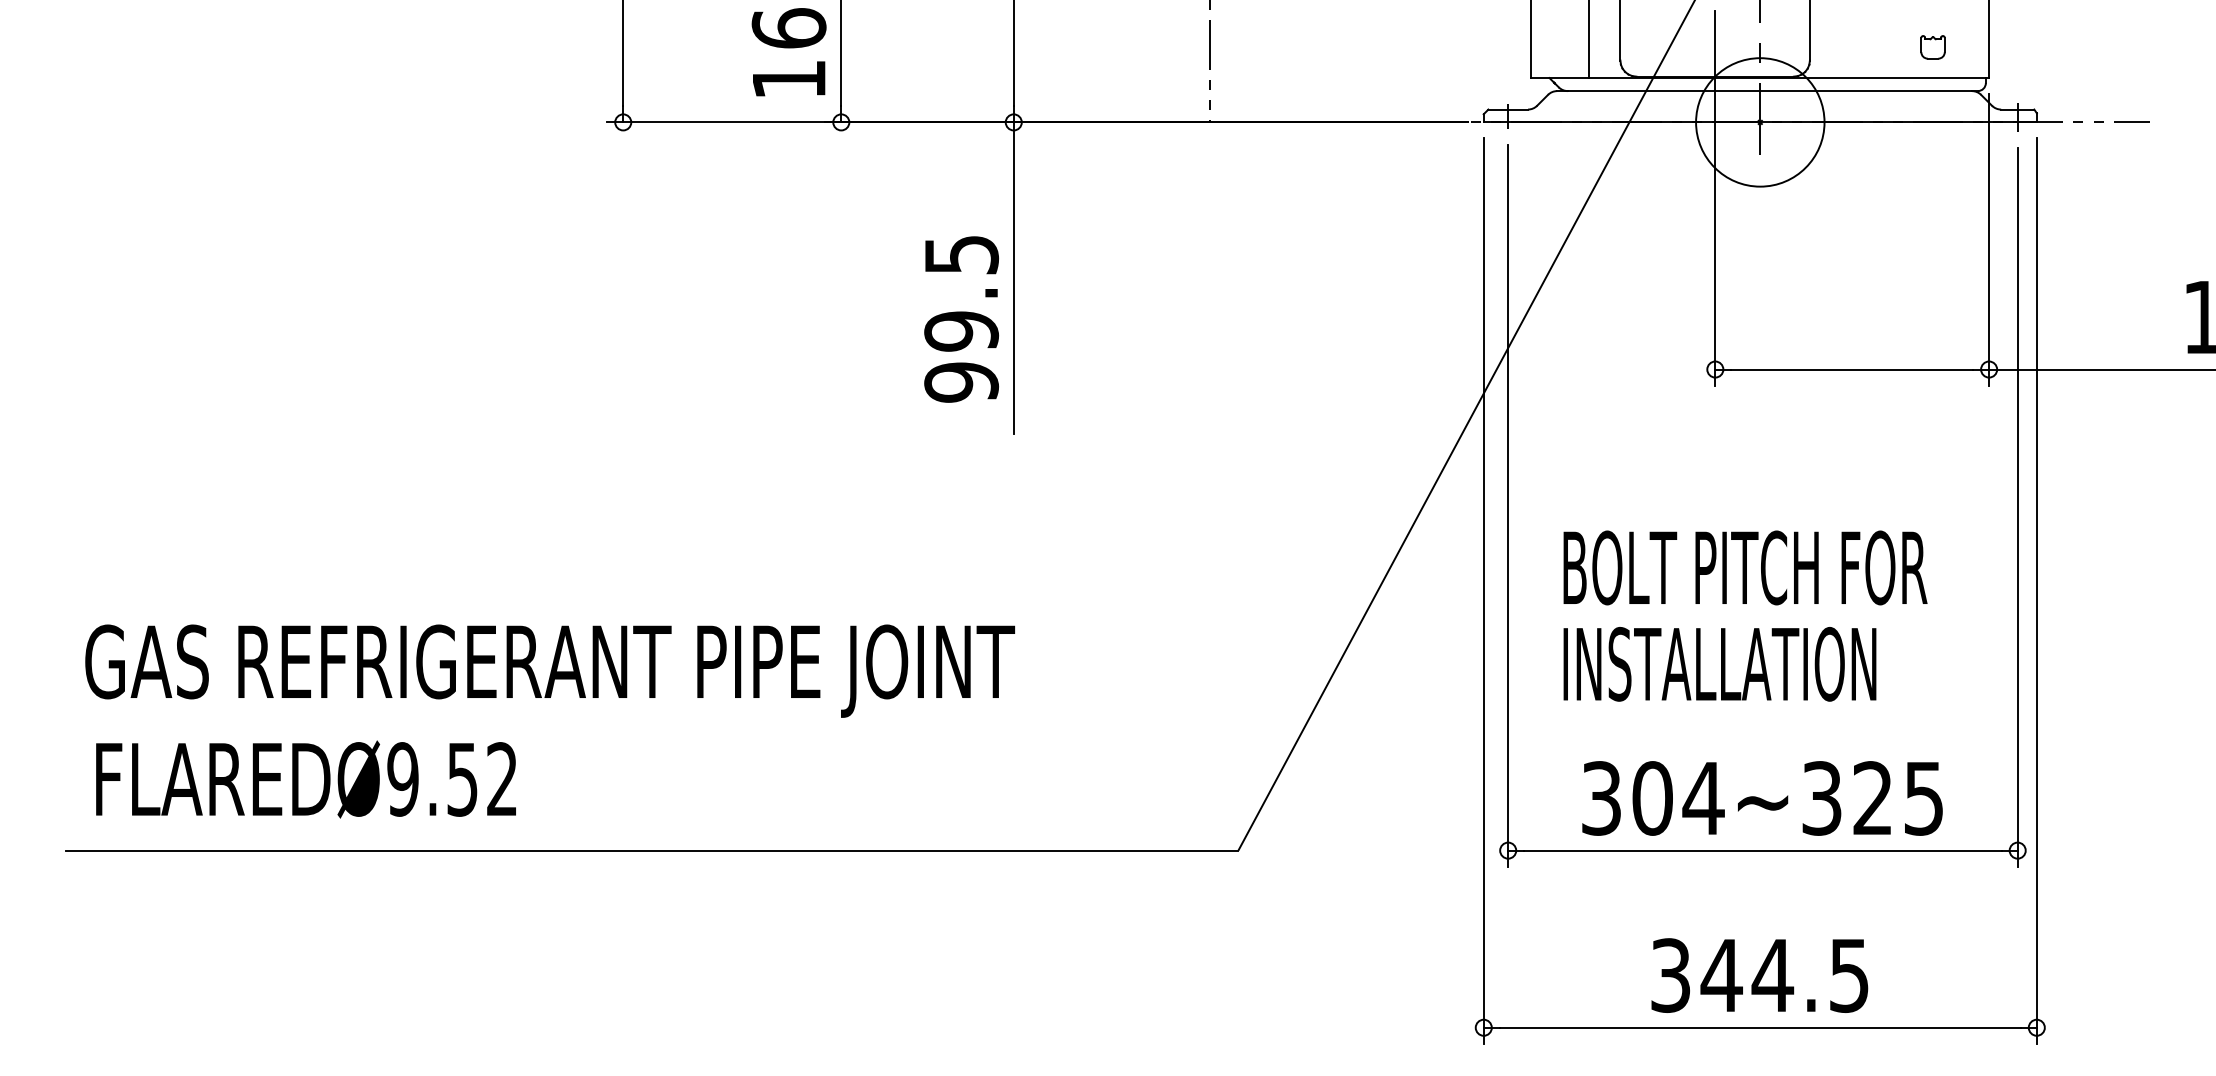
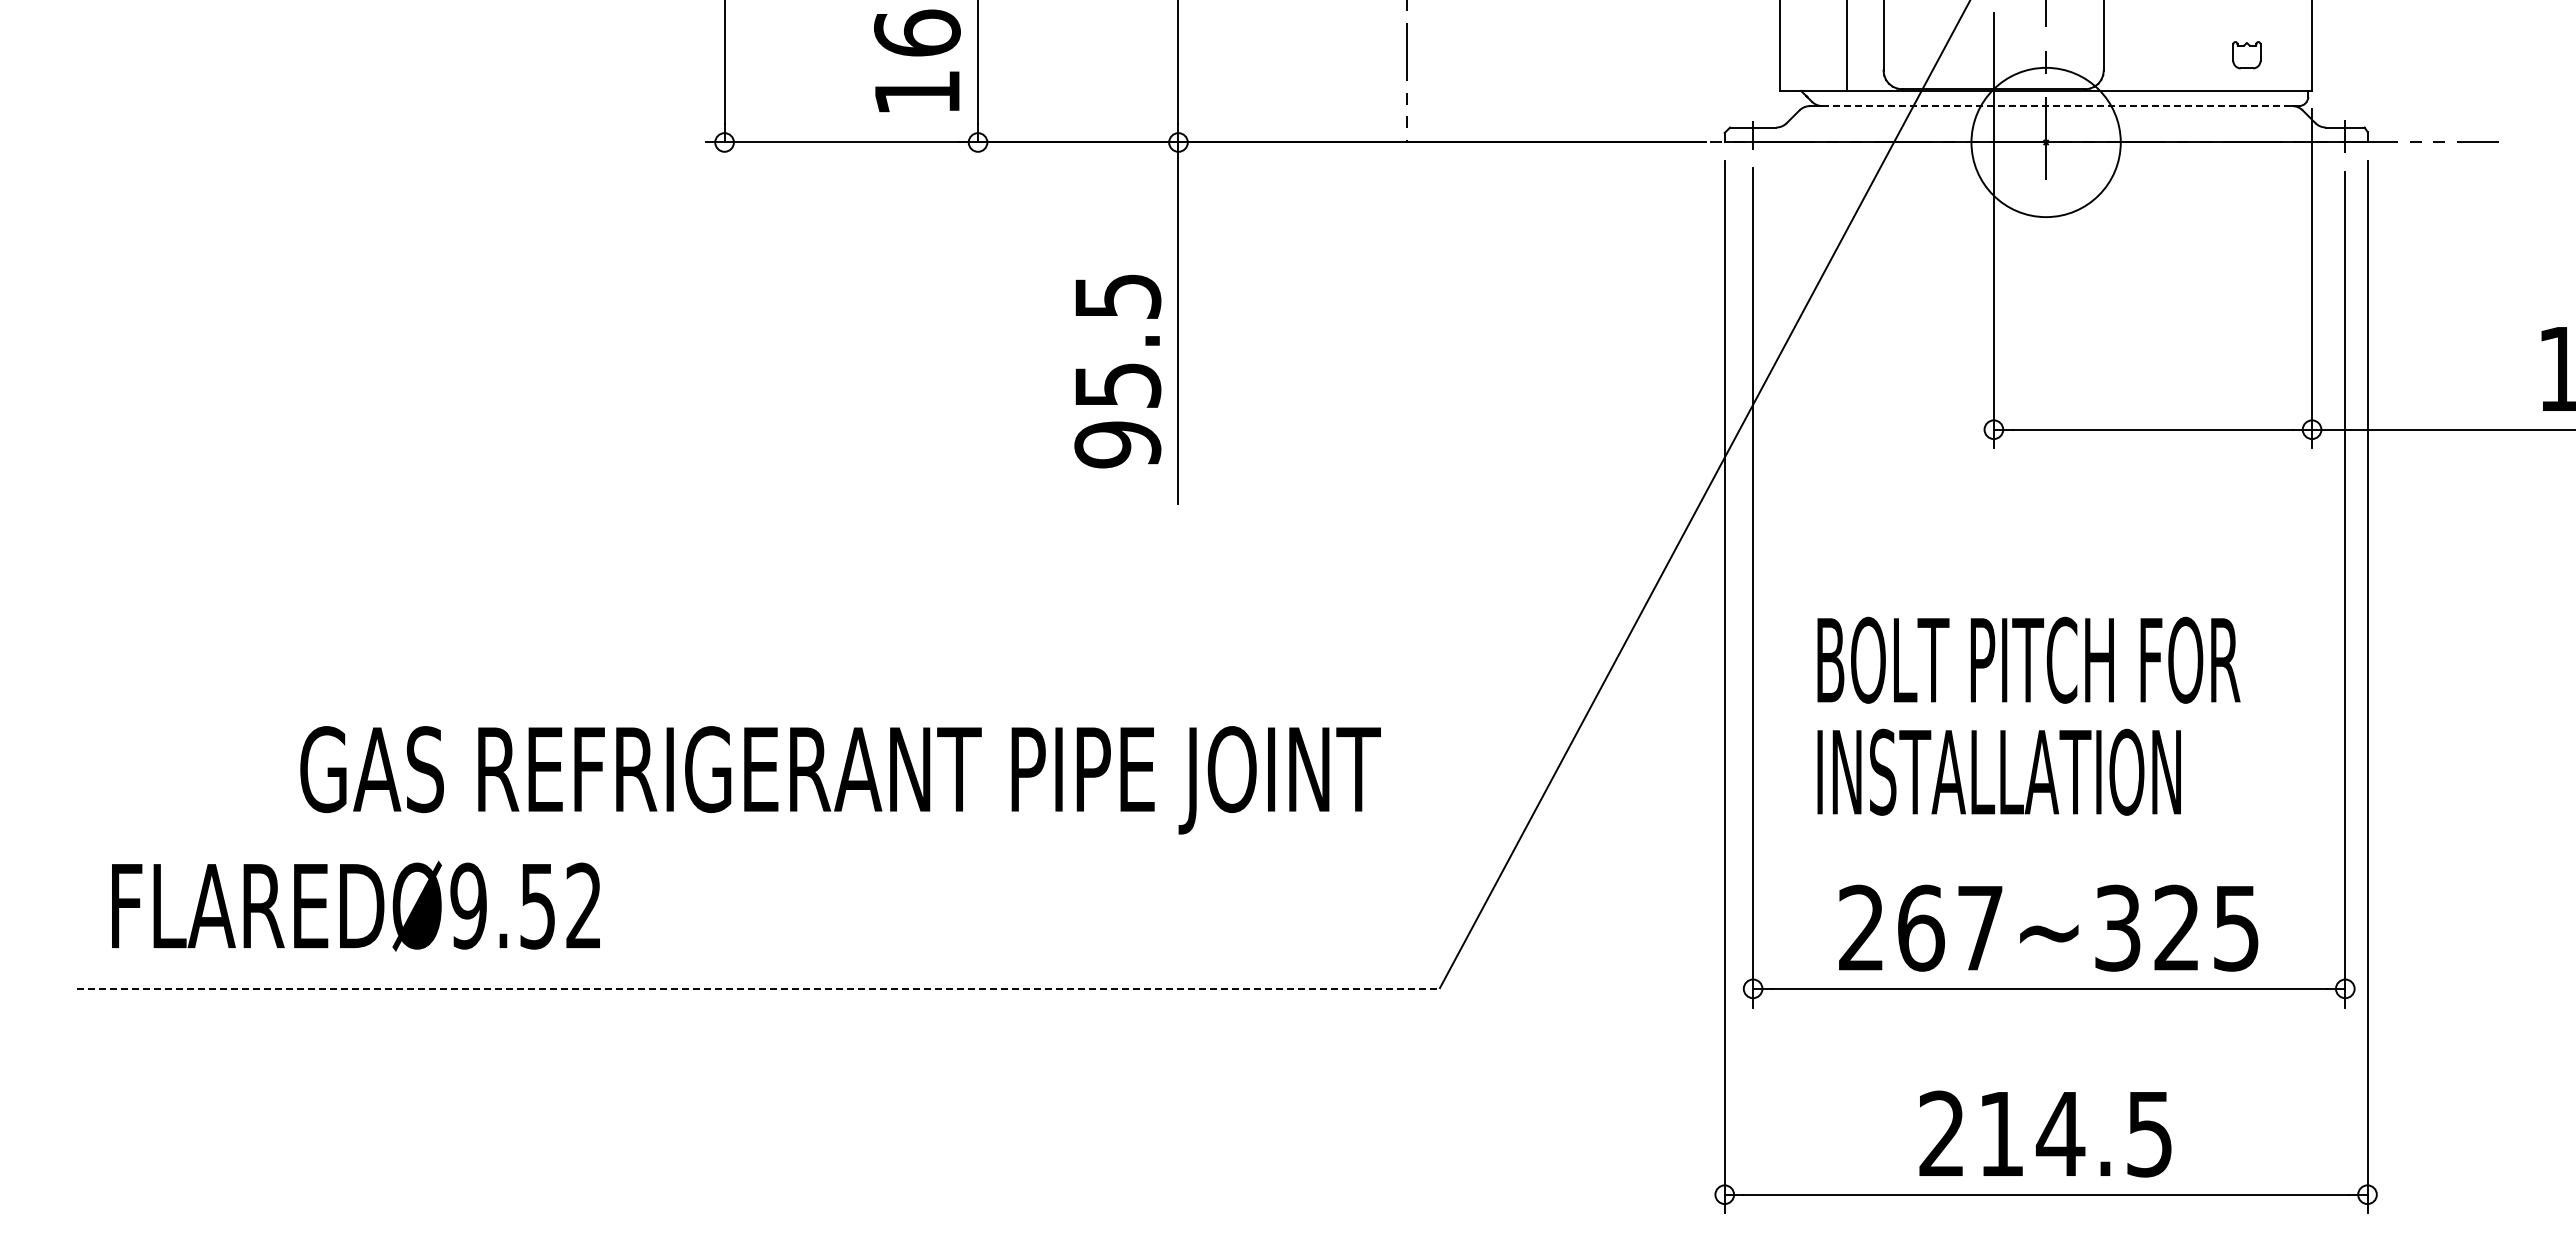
line: (1770, 91) -> (2057, 106), solid -> dashed
text: (961, 331) -> (1117, 385), 99.5 -> 95.5
text: (550, 671) -> (840, 780), moved
text: (1653, 797) -> (1921, 927), 304~325 -> 267~325
line: (652, 850) -> (758, 988), solid -> dashed
text: (1696, 975) -> (1972, 1133), 344.5 -> 214.5

